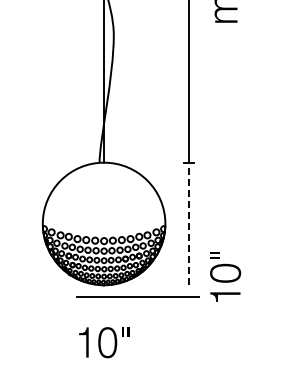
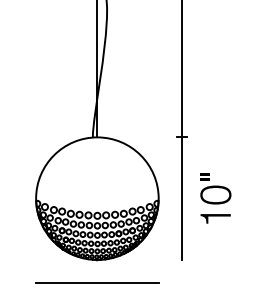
line: (188, 223) -> (181, 198), dashed -> solid
part: (225, 276) -> (215, 198), moved
line: (137, 296) -> (96, 283), moved

